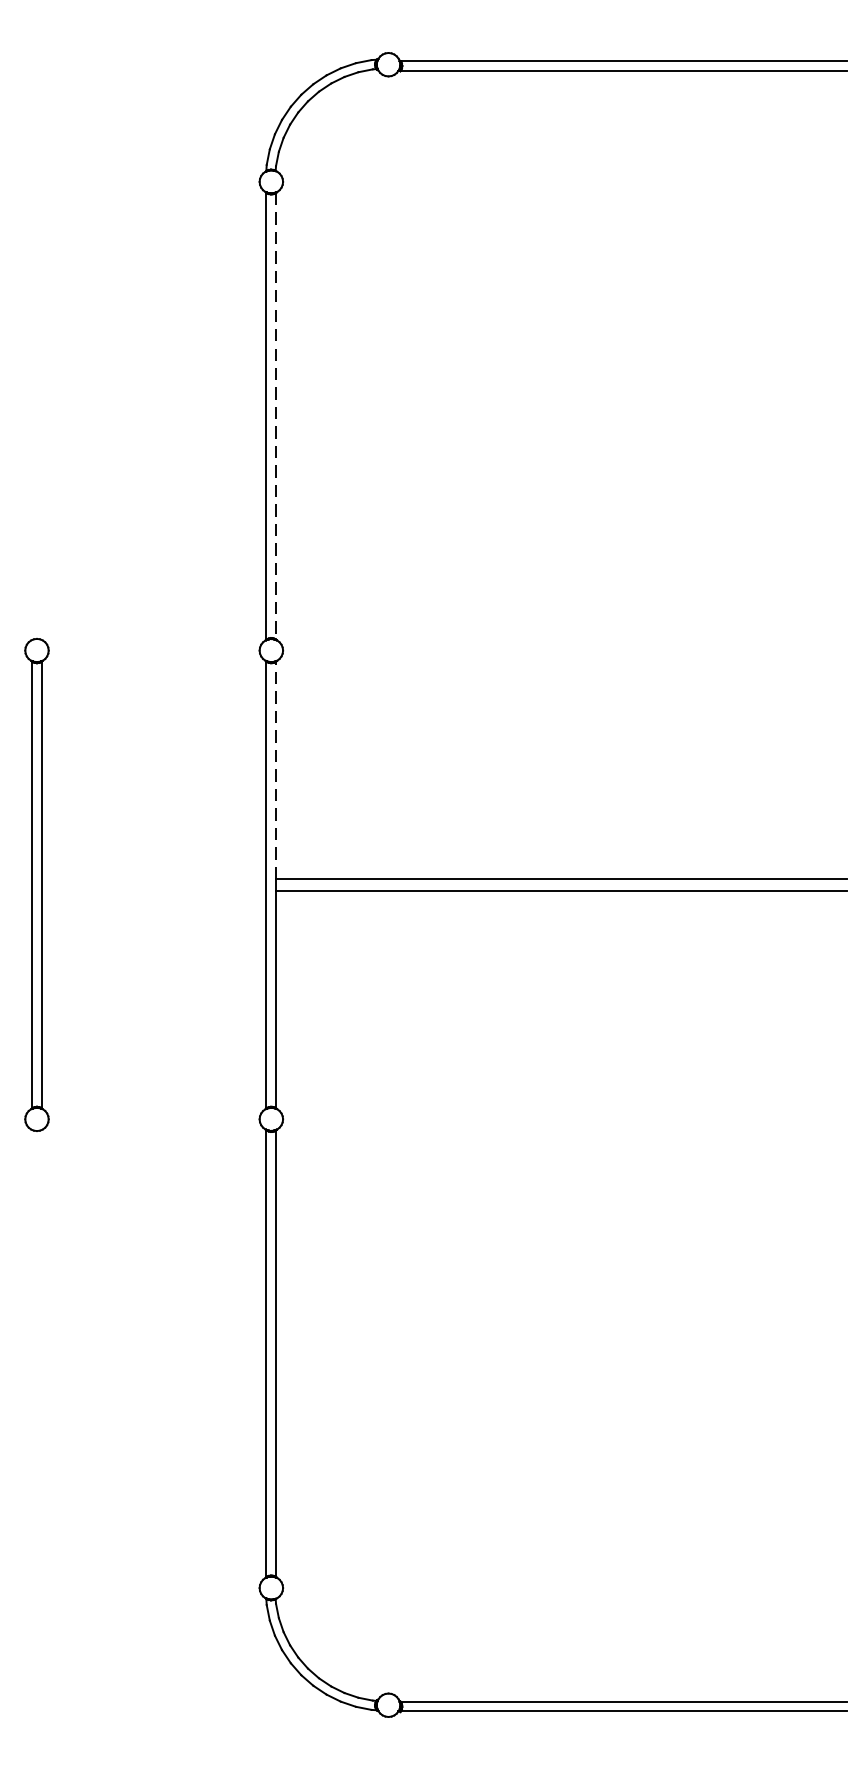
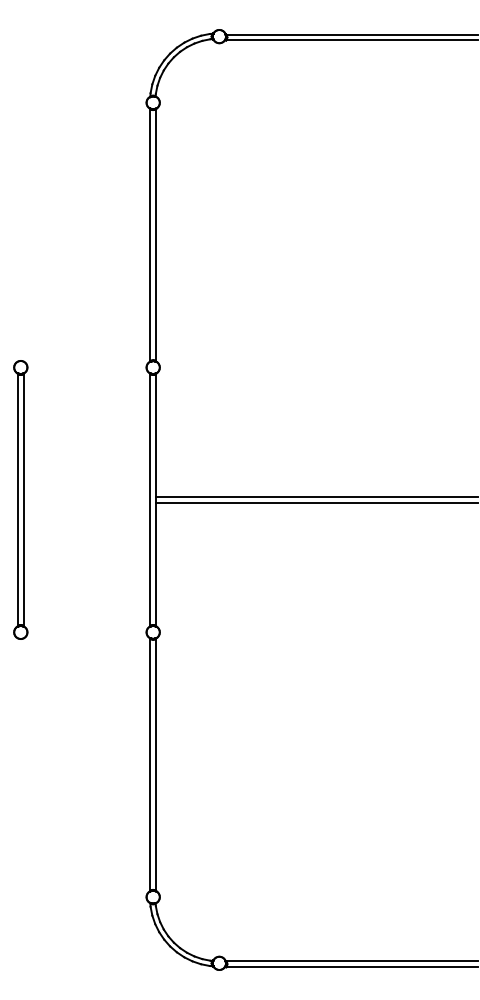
line: (275, 416) -> (155, 235), dashed -> solid
line: (275, 769) -> (155, 434), dashed -> solid

